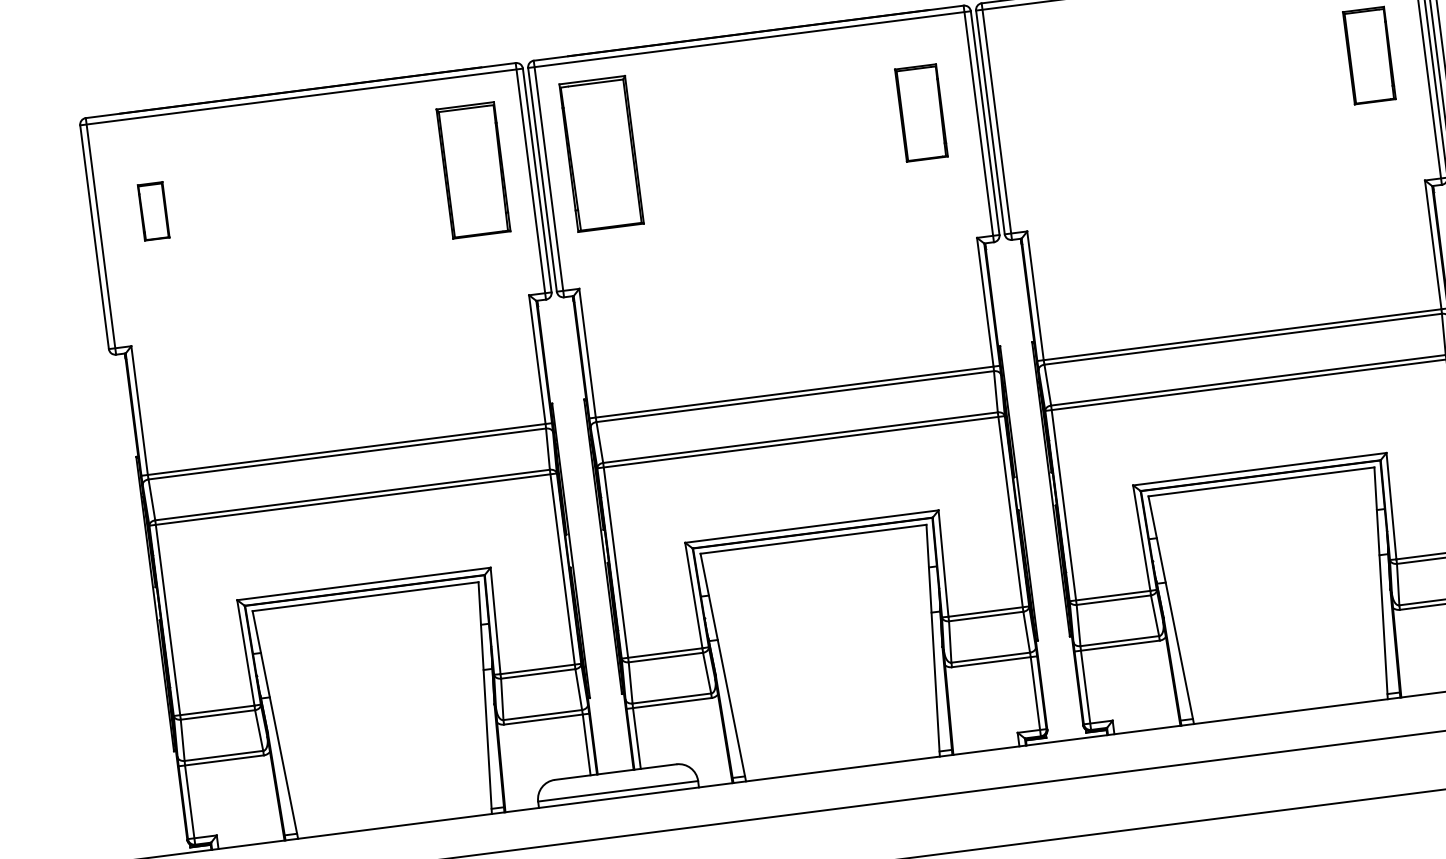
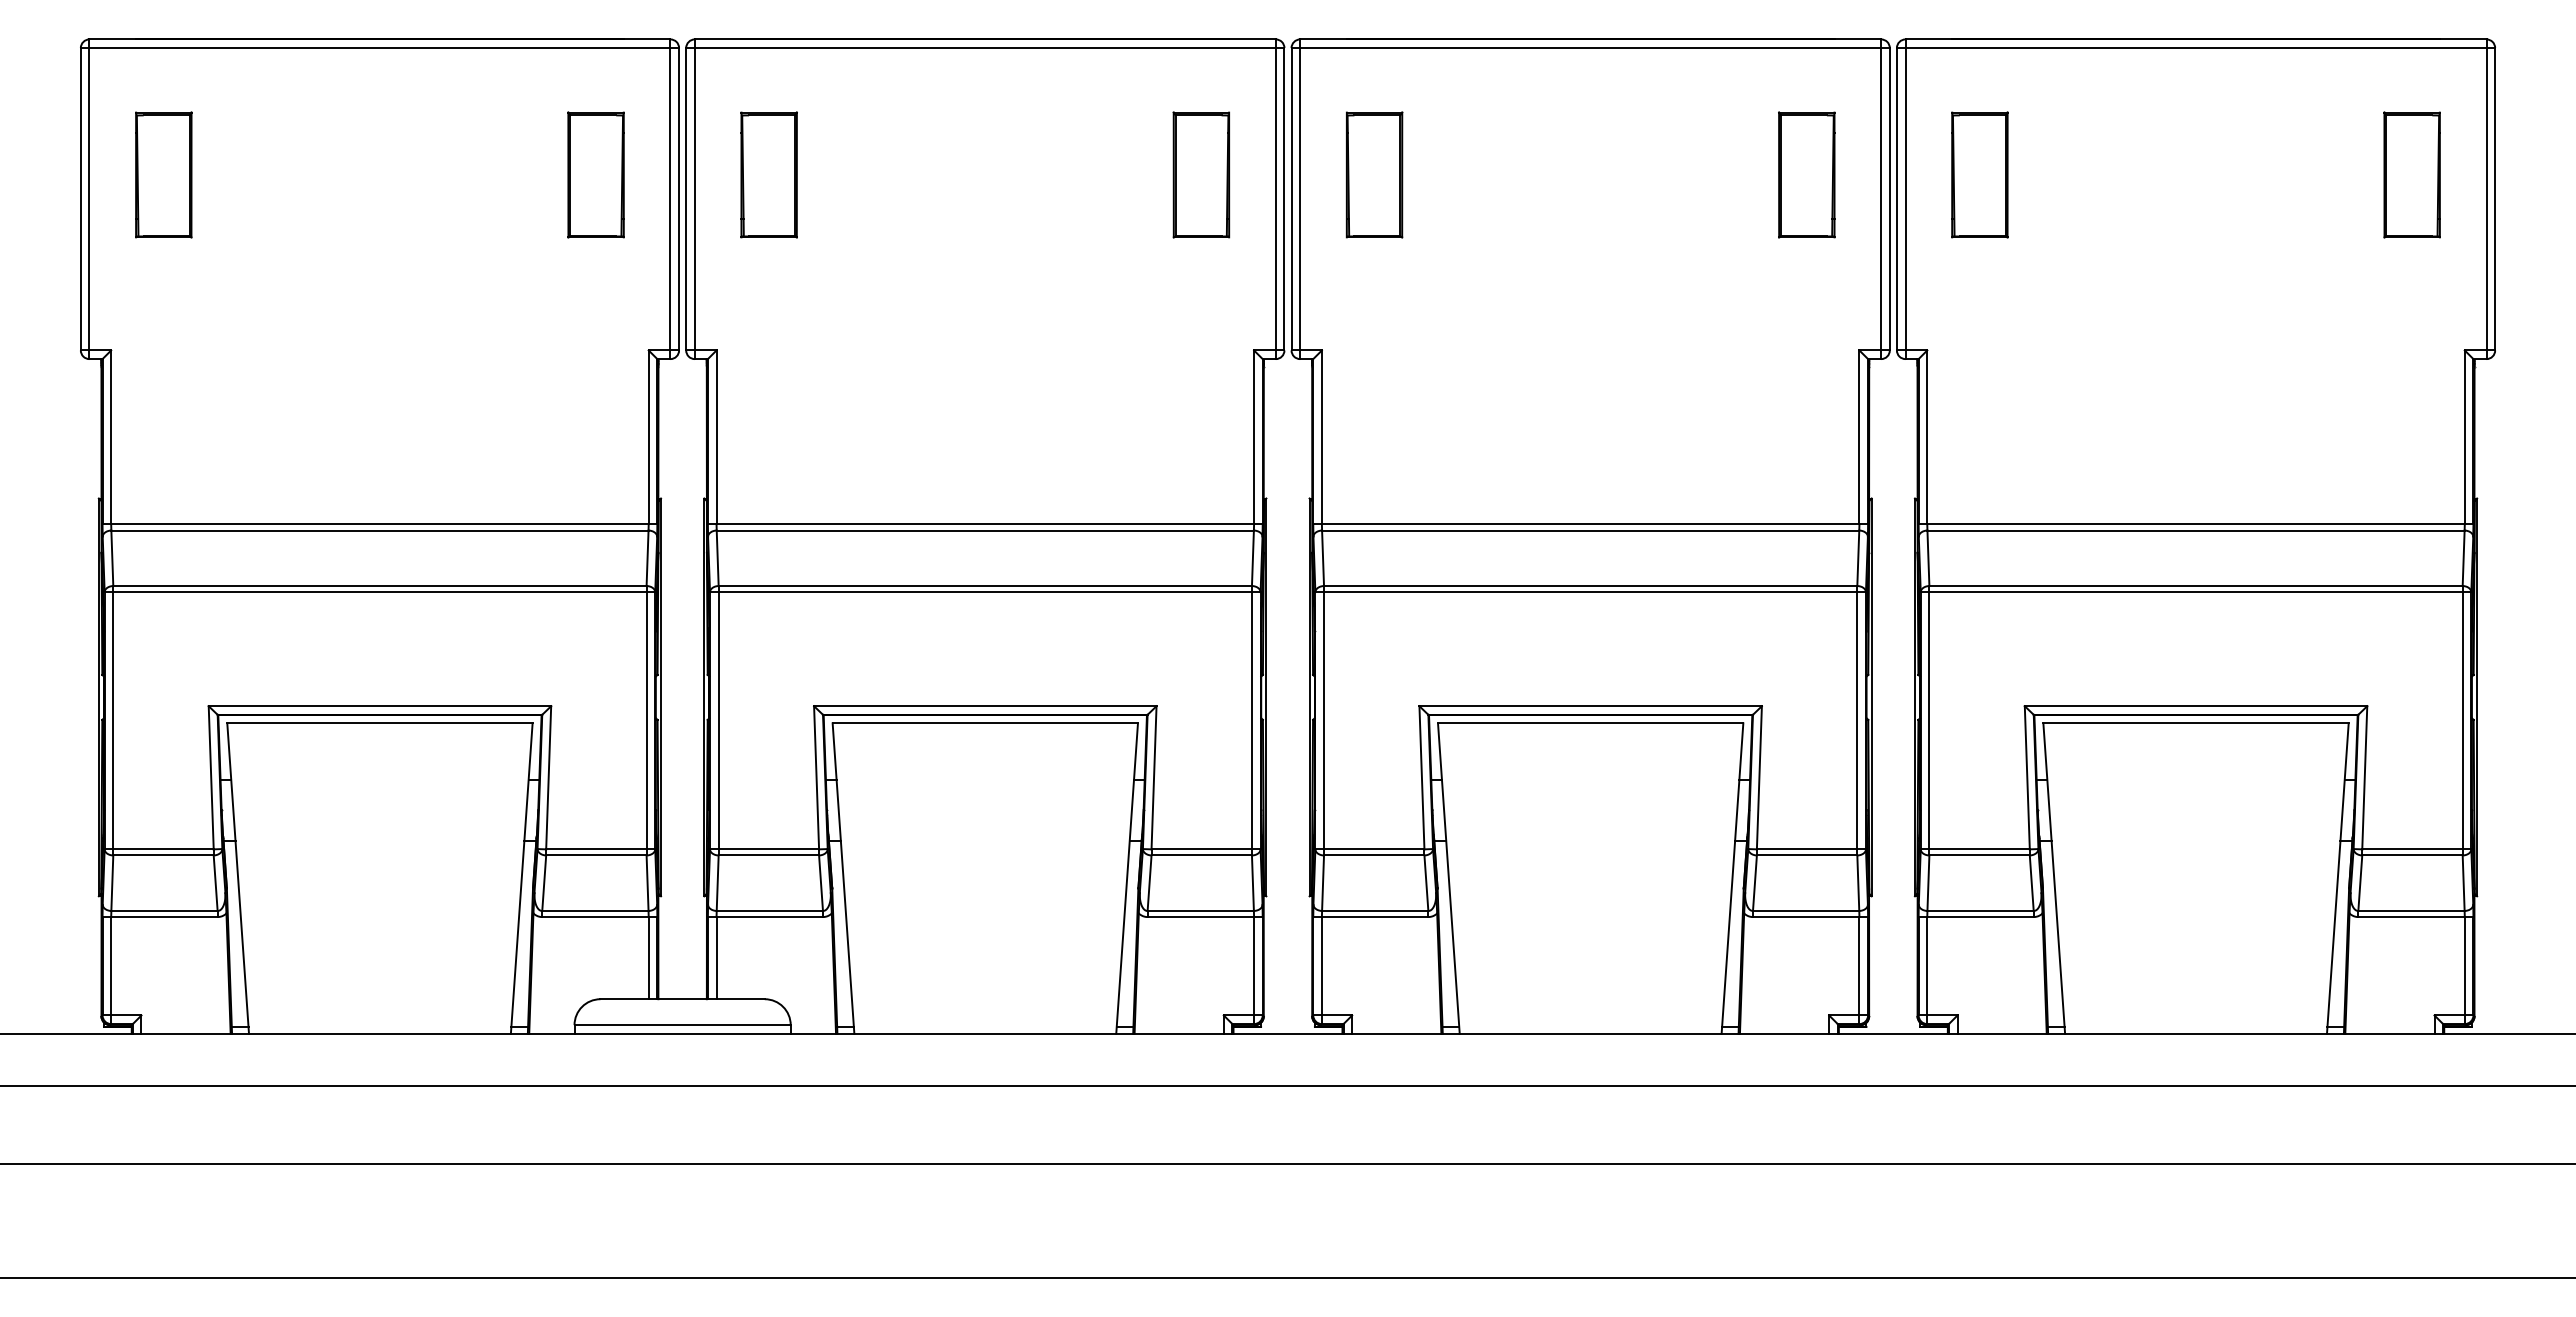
part: (1049, 96) -> (1374, 174), added
part: (601, 153) -> (768, 174), size x0.62
part: (473, 170) -> (595, 174), size x0.71
part: (153, 211) -> (163, 174), size x1.67

